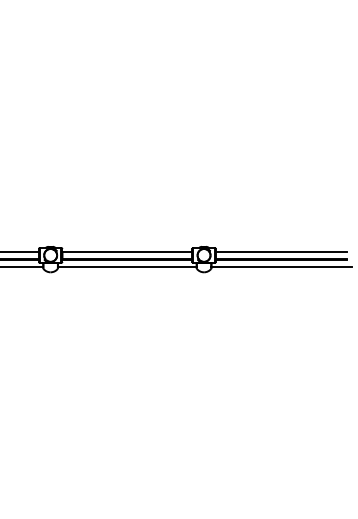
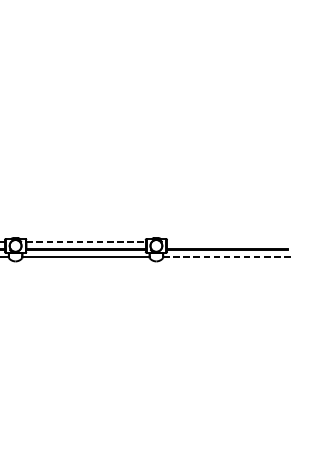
line: (127, 251) -> (86, 242), solid -> dashed
line: (281, 251) -> (227, 242), removed
line: (281, 267) -> (227, 256), solid -> dashed

